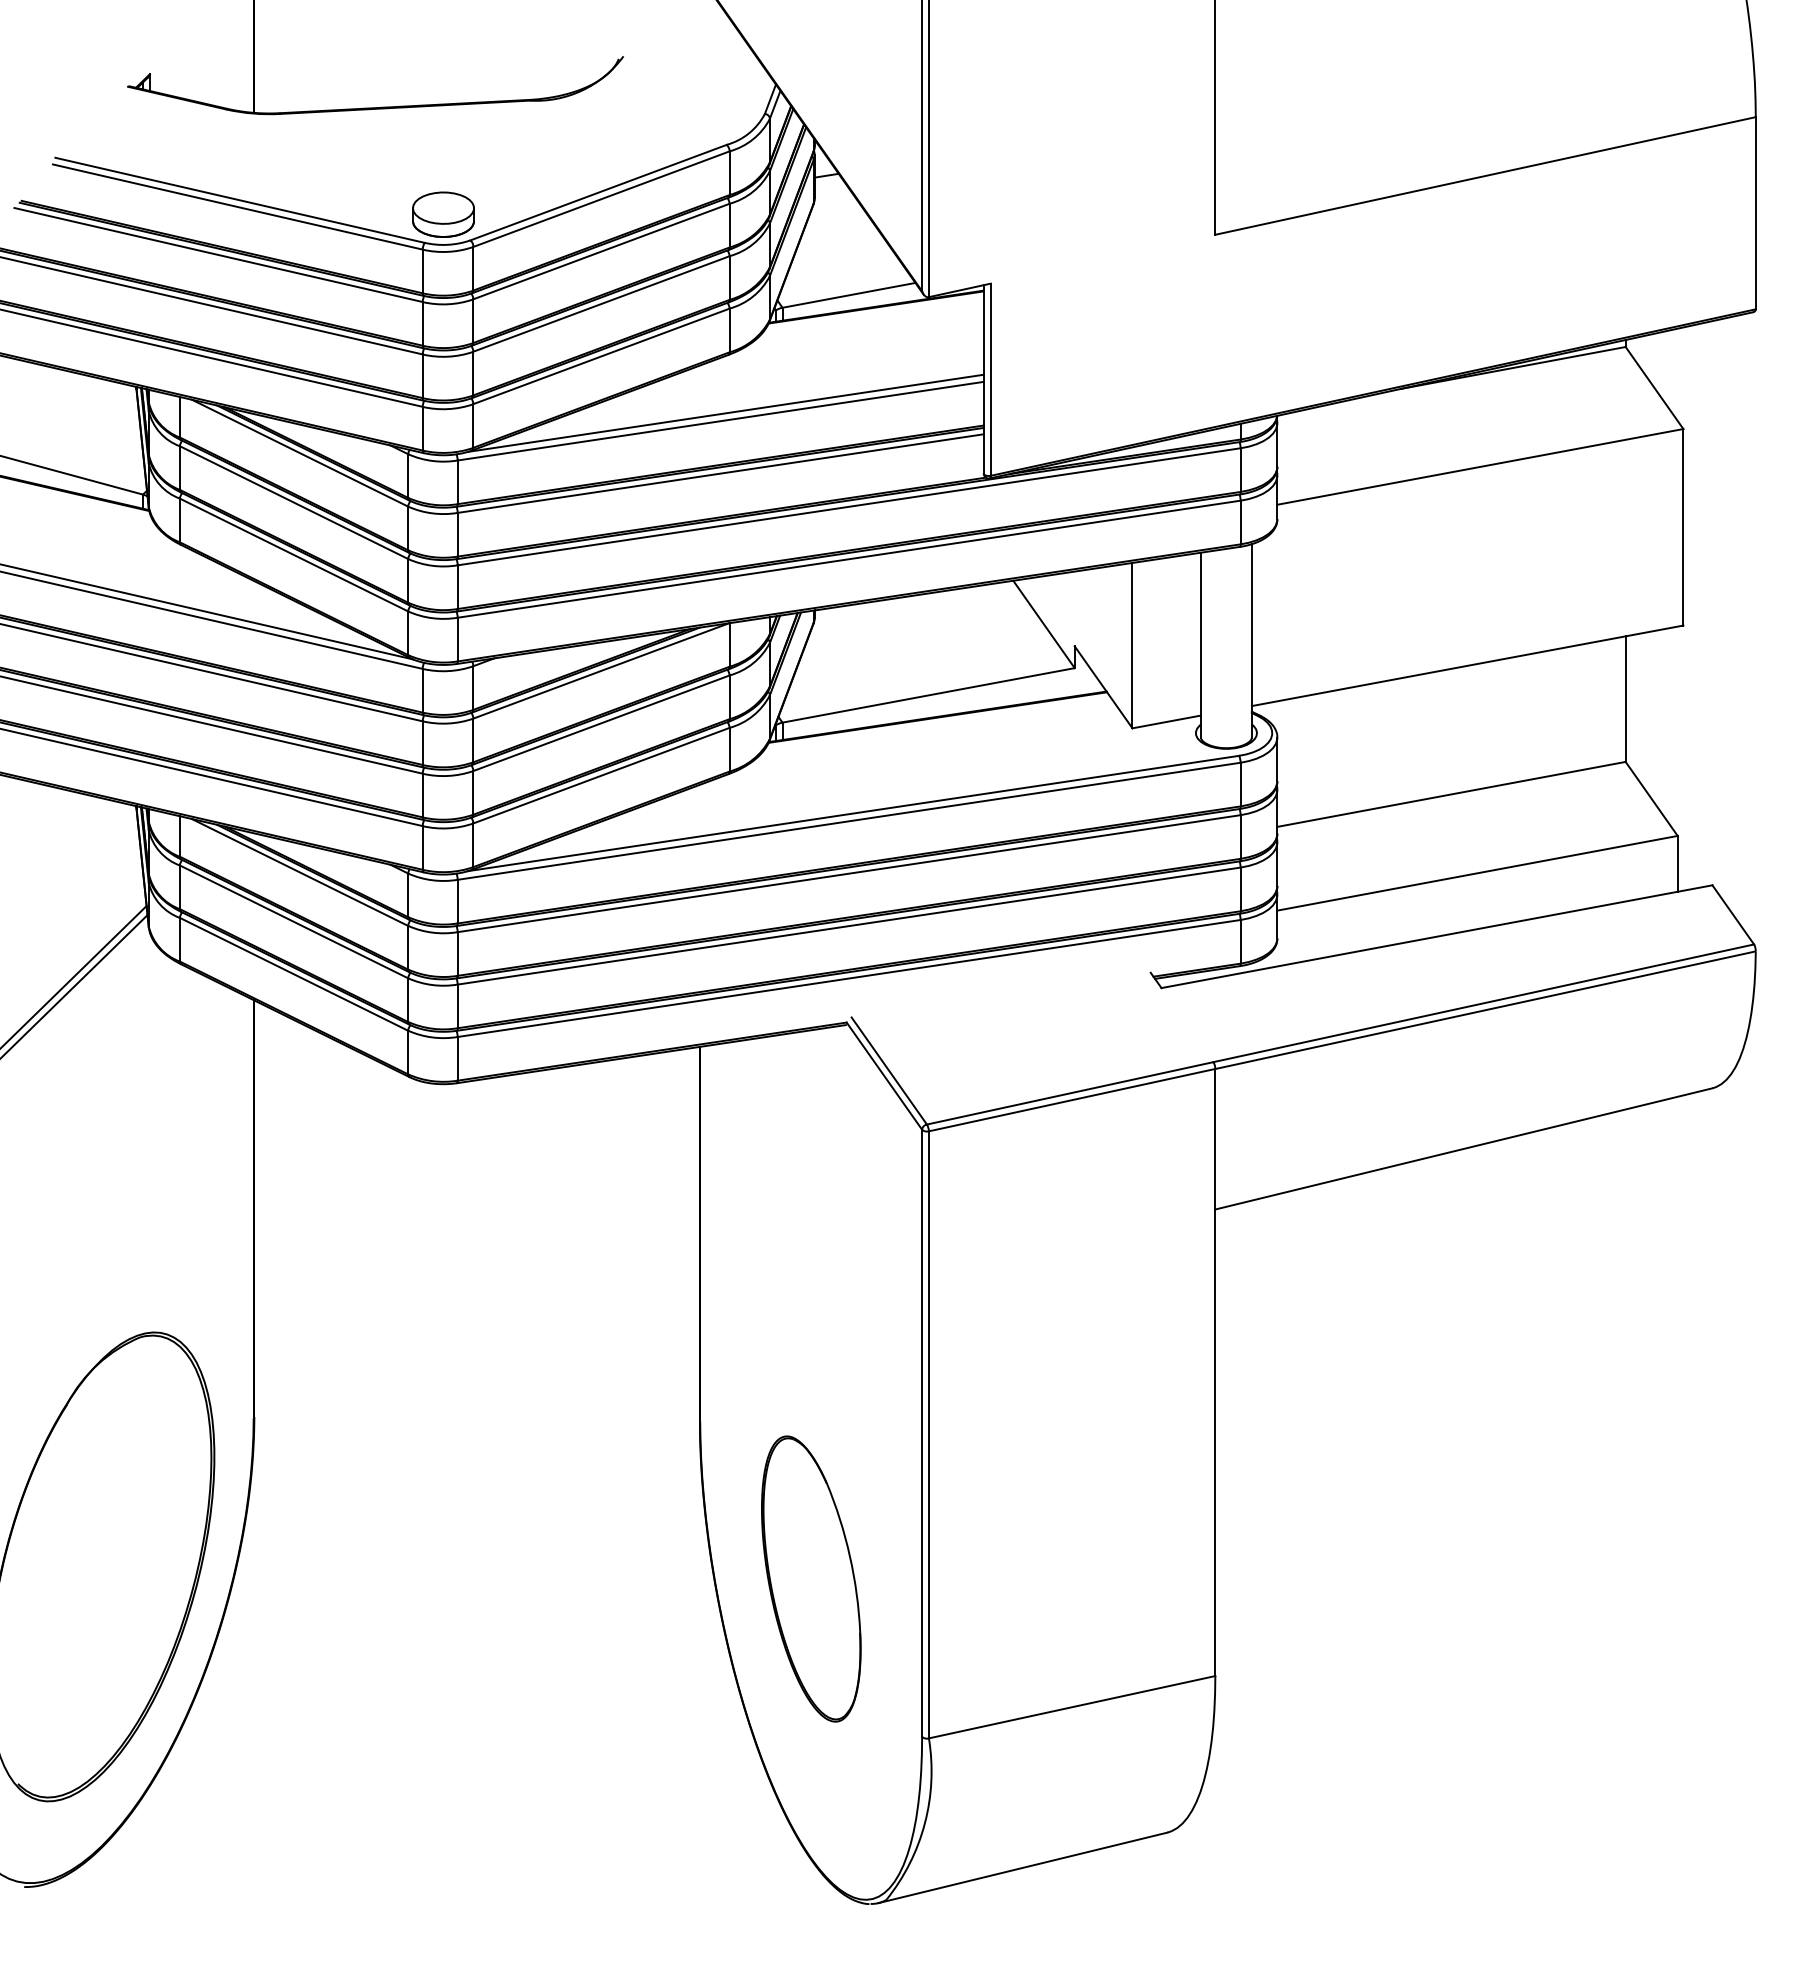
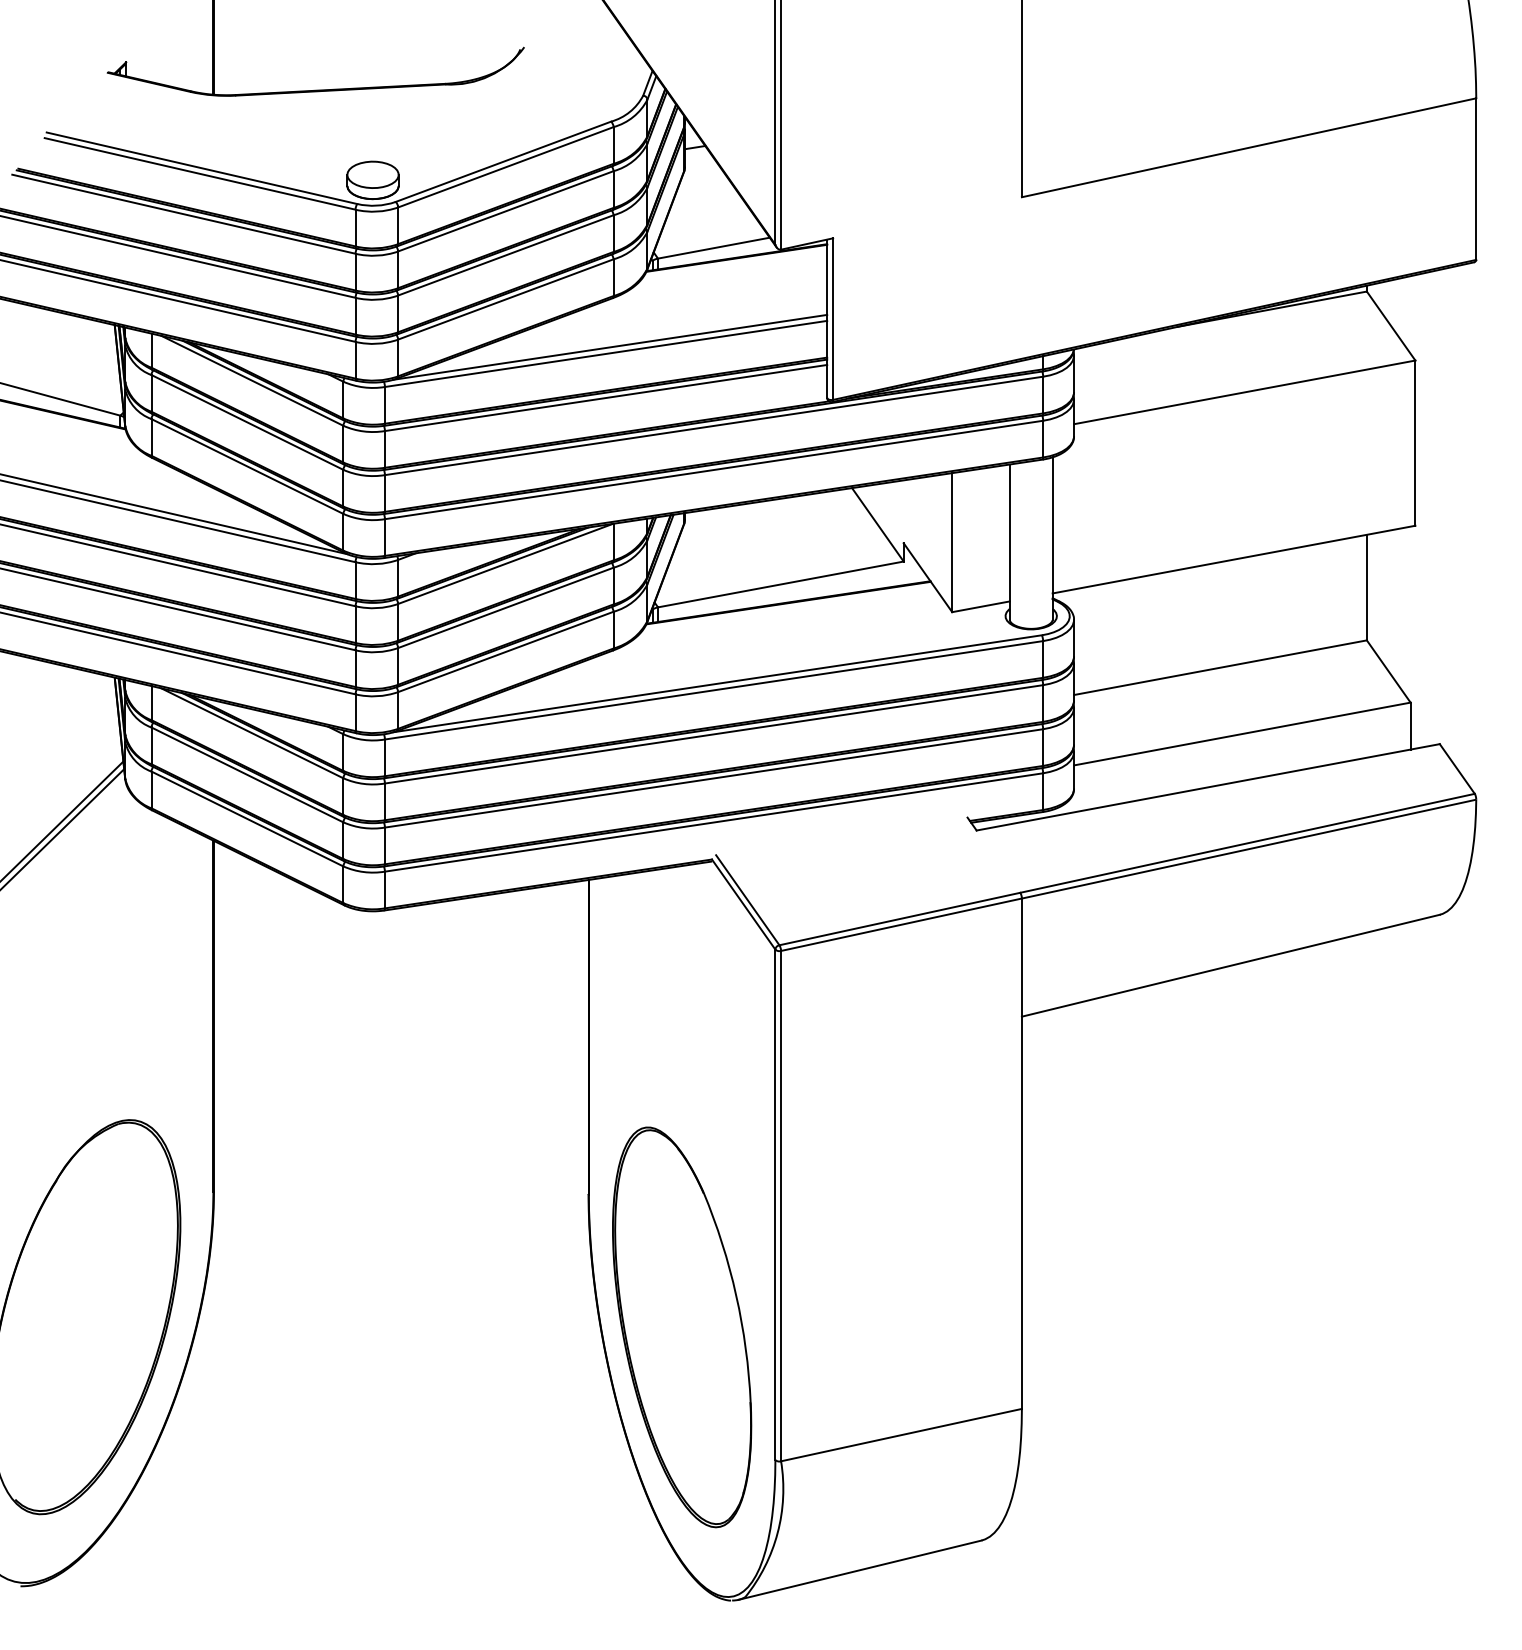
part: (811, 1578) -> (682, 1326), size x1.67

